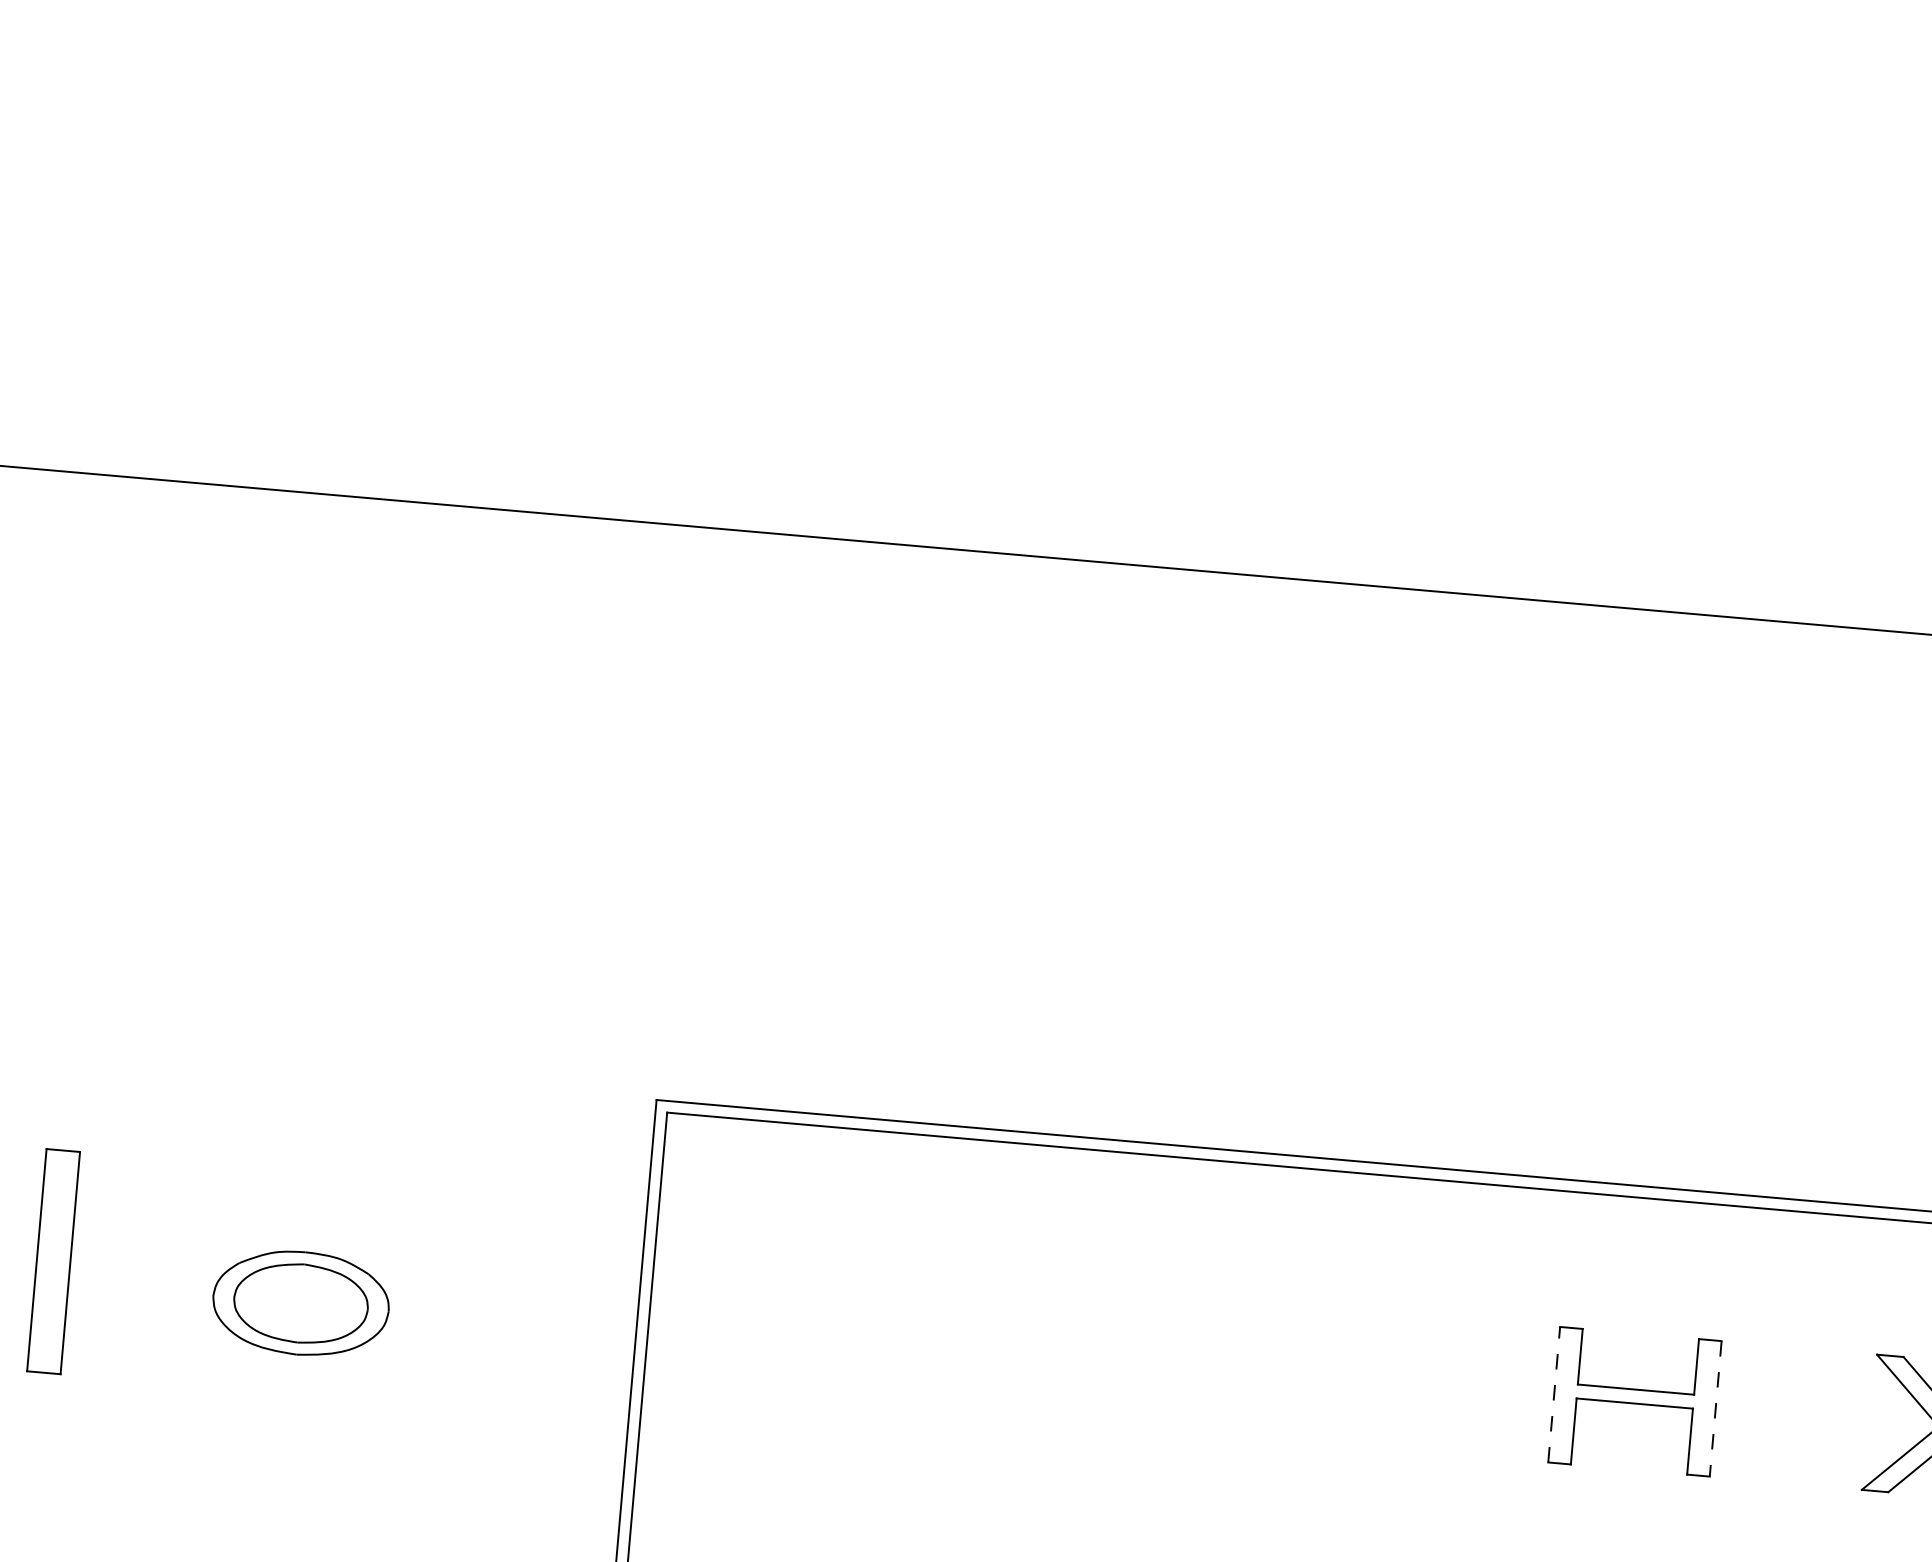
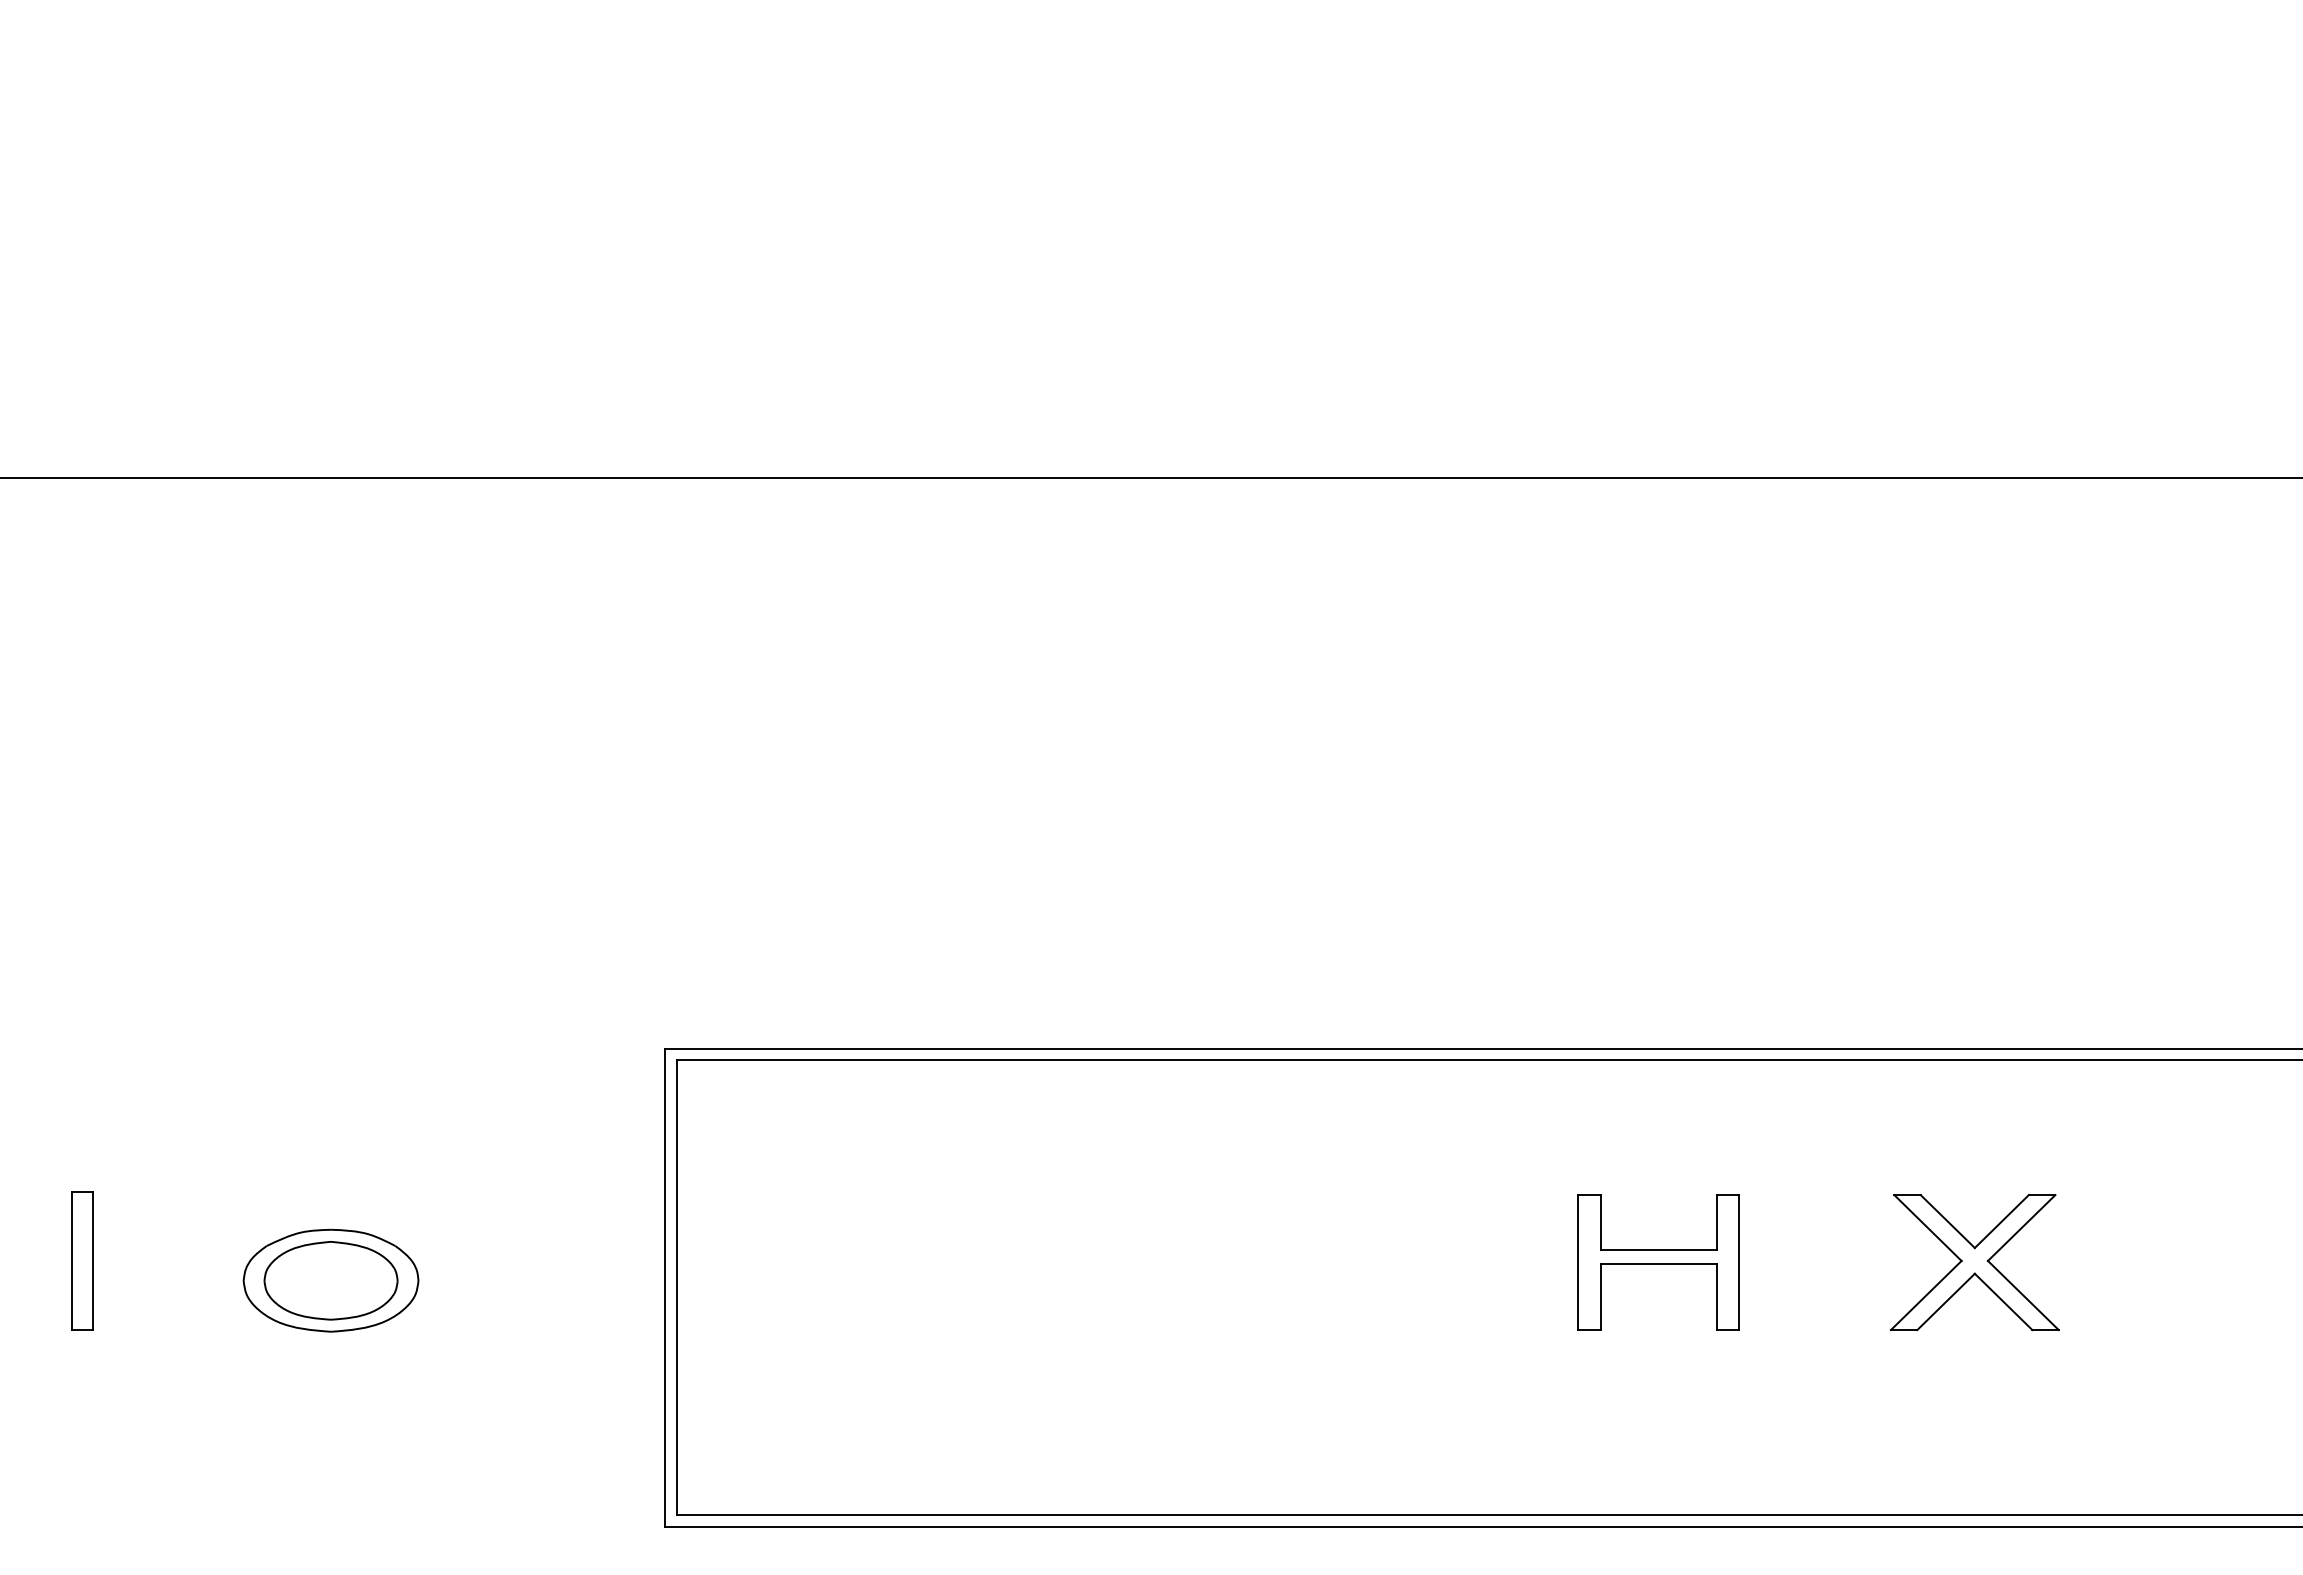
part: (53, 1261) -> (82, 1260), size x0.62
line: (1554, 1394) -> (1578, 1262), dashed -> solid
line: (1715, 1408) -> (1739, 1262), dashed -> solid

